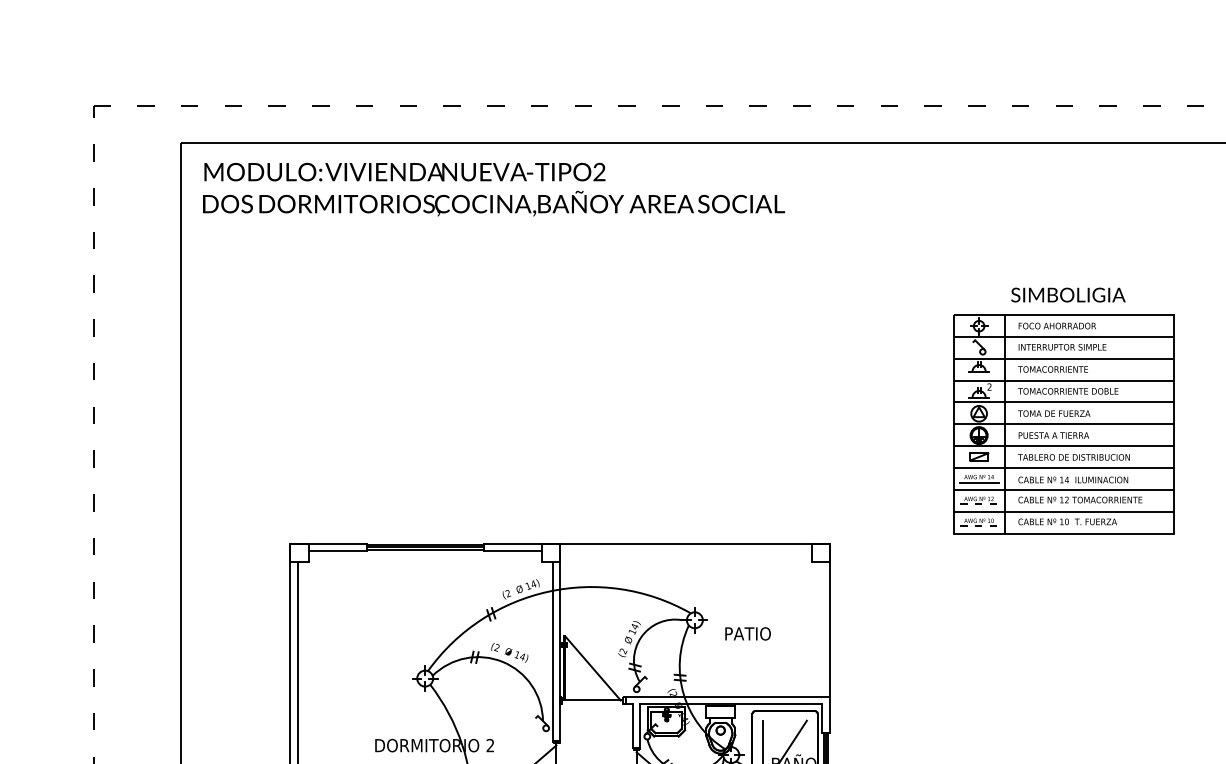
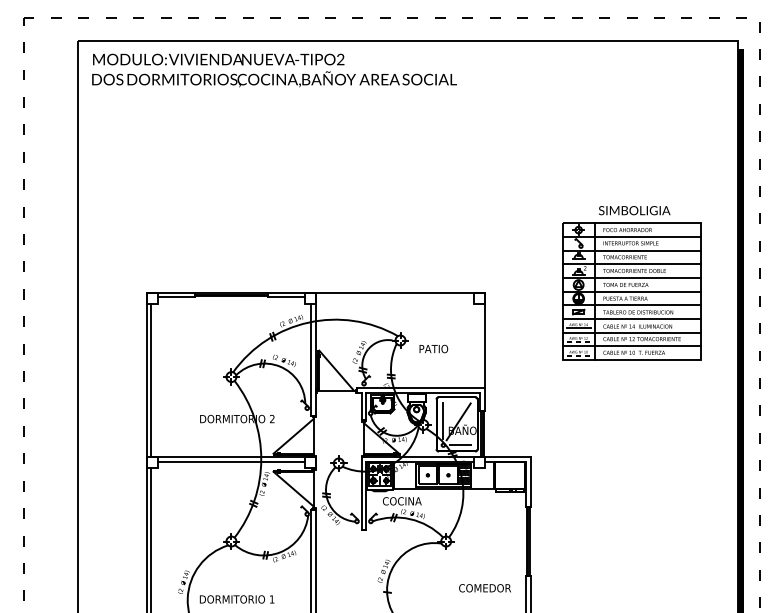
part: (1063, 411) -> (631, 283), moved

